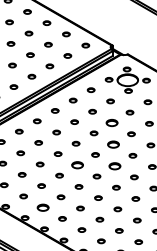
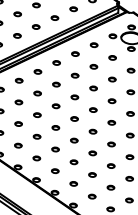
part: (111, 122) -> (111, 79), size x0.62
part: (113, 144) -> (112, 101), size x0.62
part: (77, 165) -> (74, 119), size x0.62
part: (114, 165) -> (111, 122), size x0.62
part: (42, 207) -> (36, 158), size x0.62

